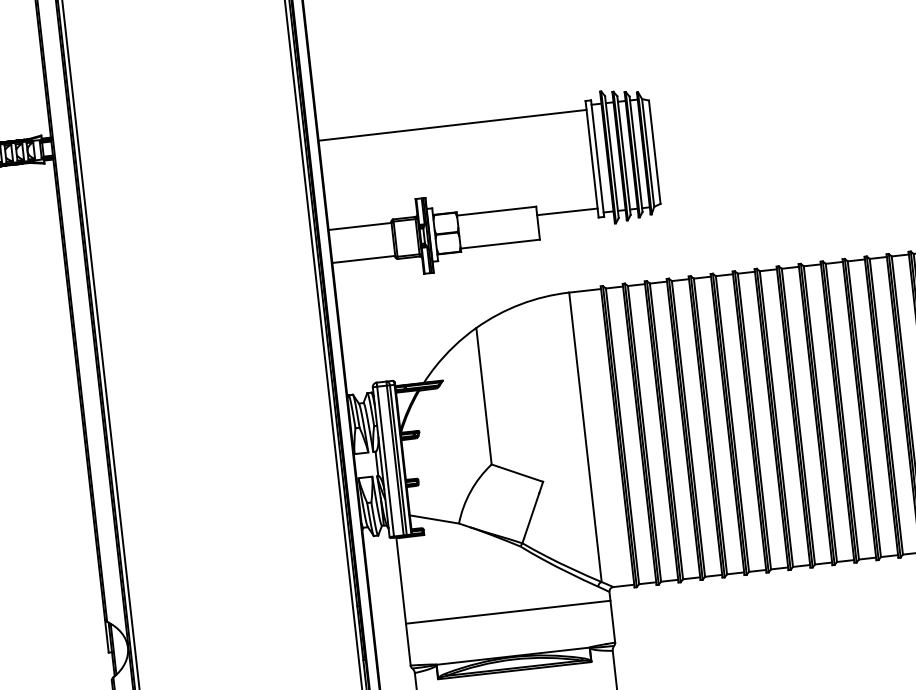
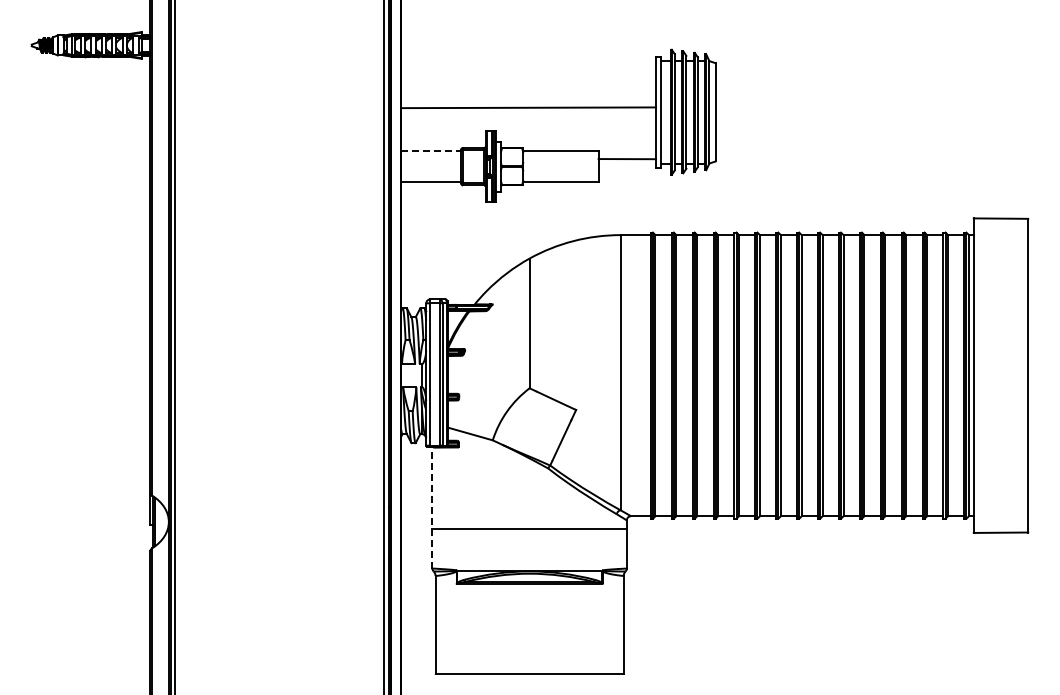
line: (452, 125) -> (528, 107), moved
line: (360, 226) -> (431, 151), solid -> dashed
line: (403, 601) -> (432, 507), solid -> dashed

